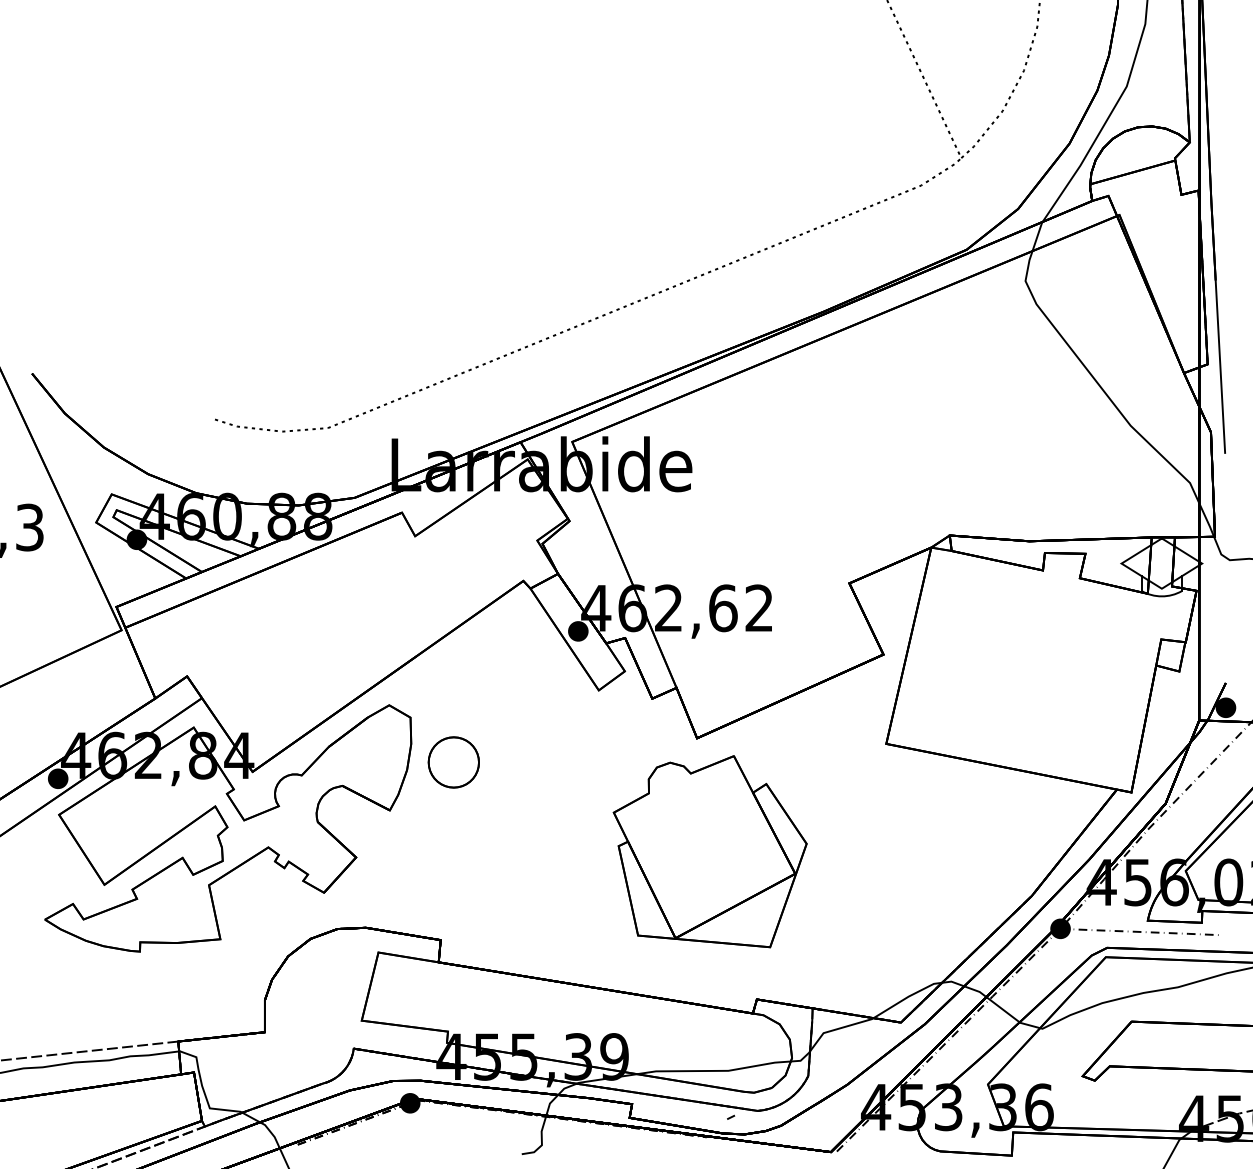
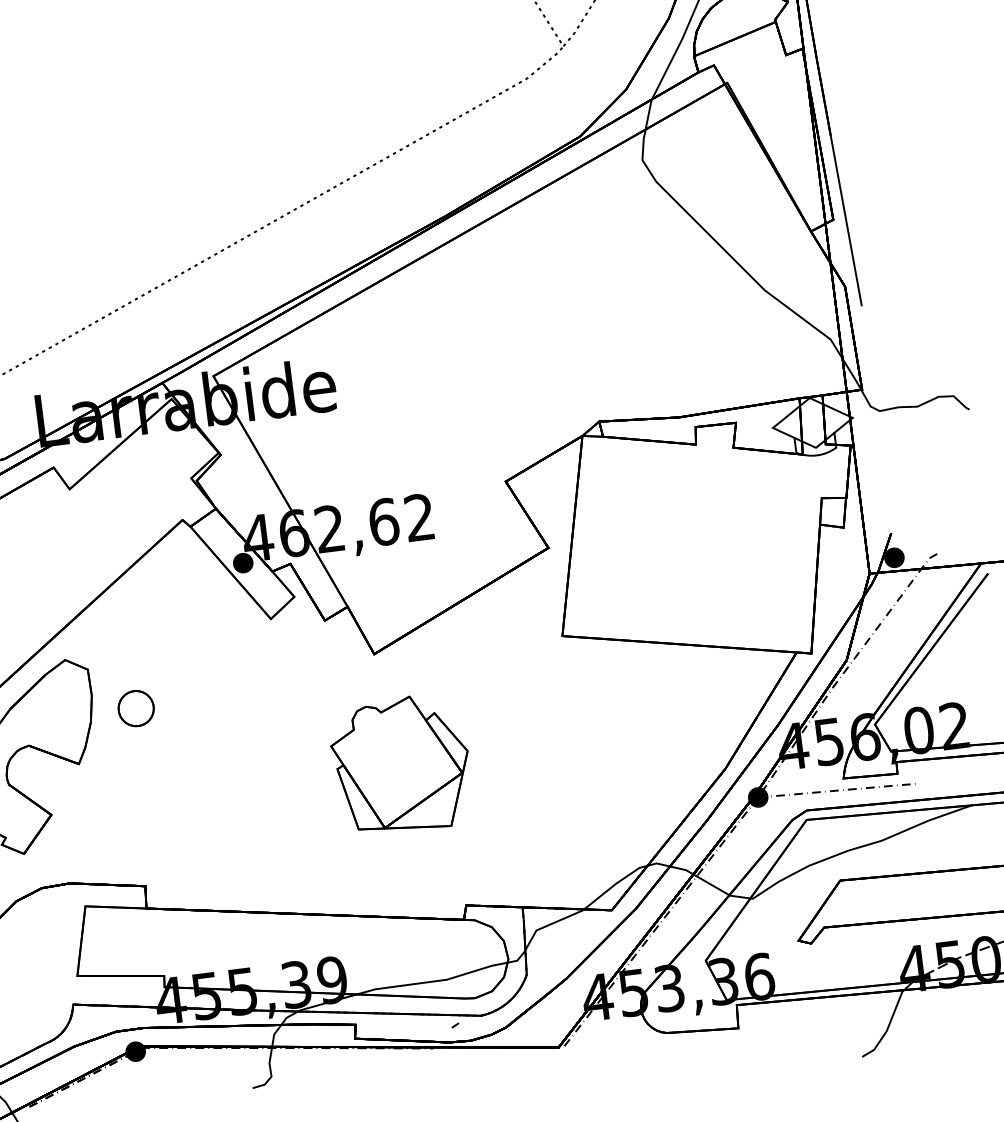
part: (453, 762) -> (135, 708), size x0.7
part: (709, 851) -> (400, 764), size x0.7

